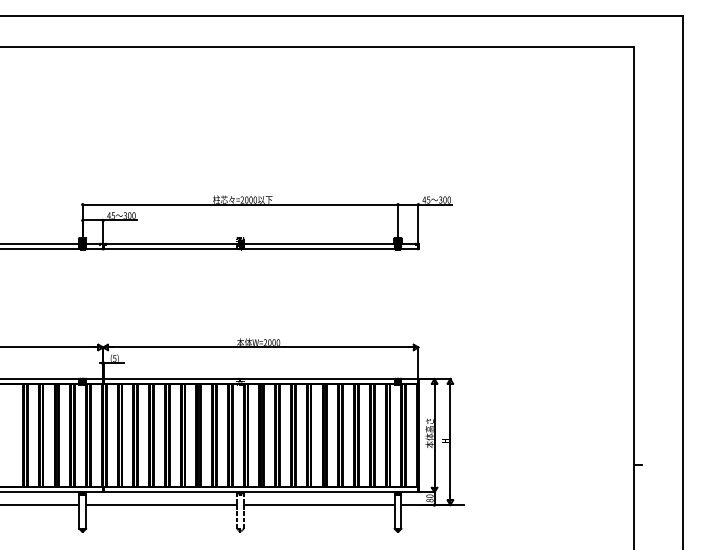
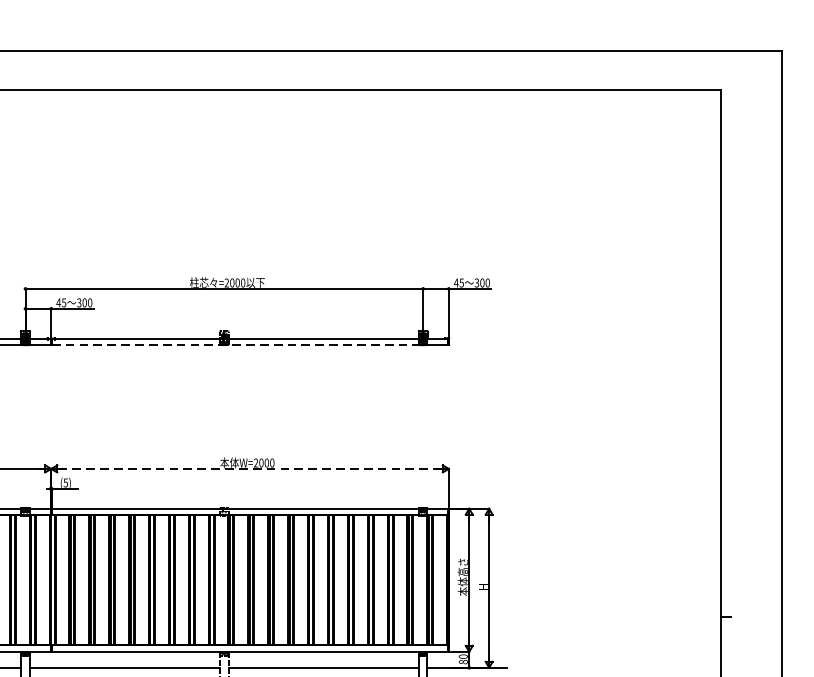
line: (249, 249) -> (235, 345), solid -> dashed
line: (260, 347) -> (249, 469), solid -> dashed

